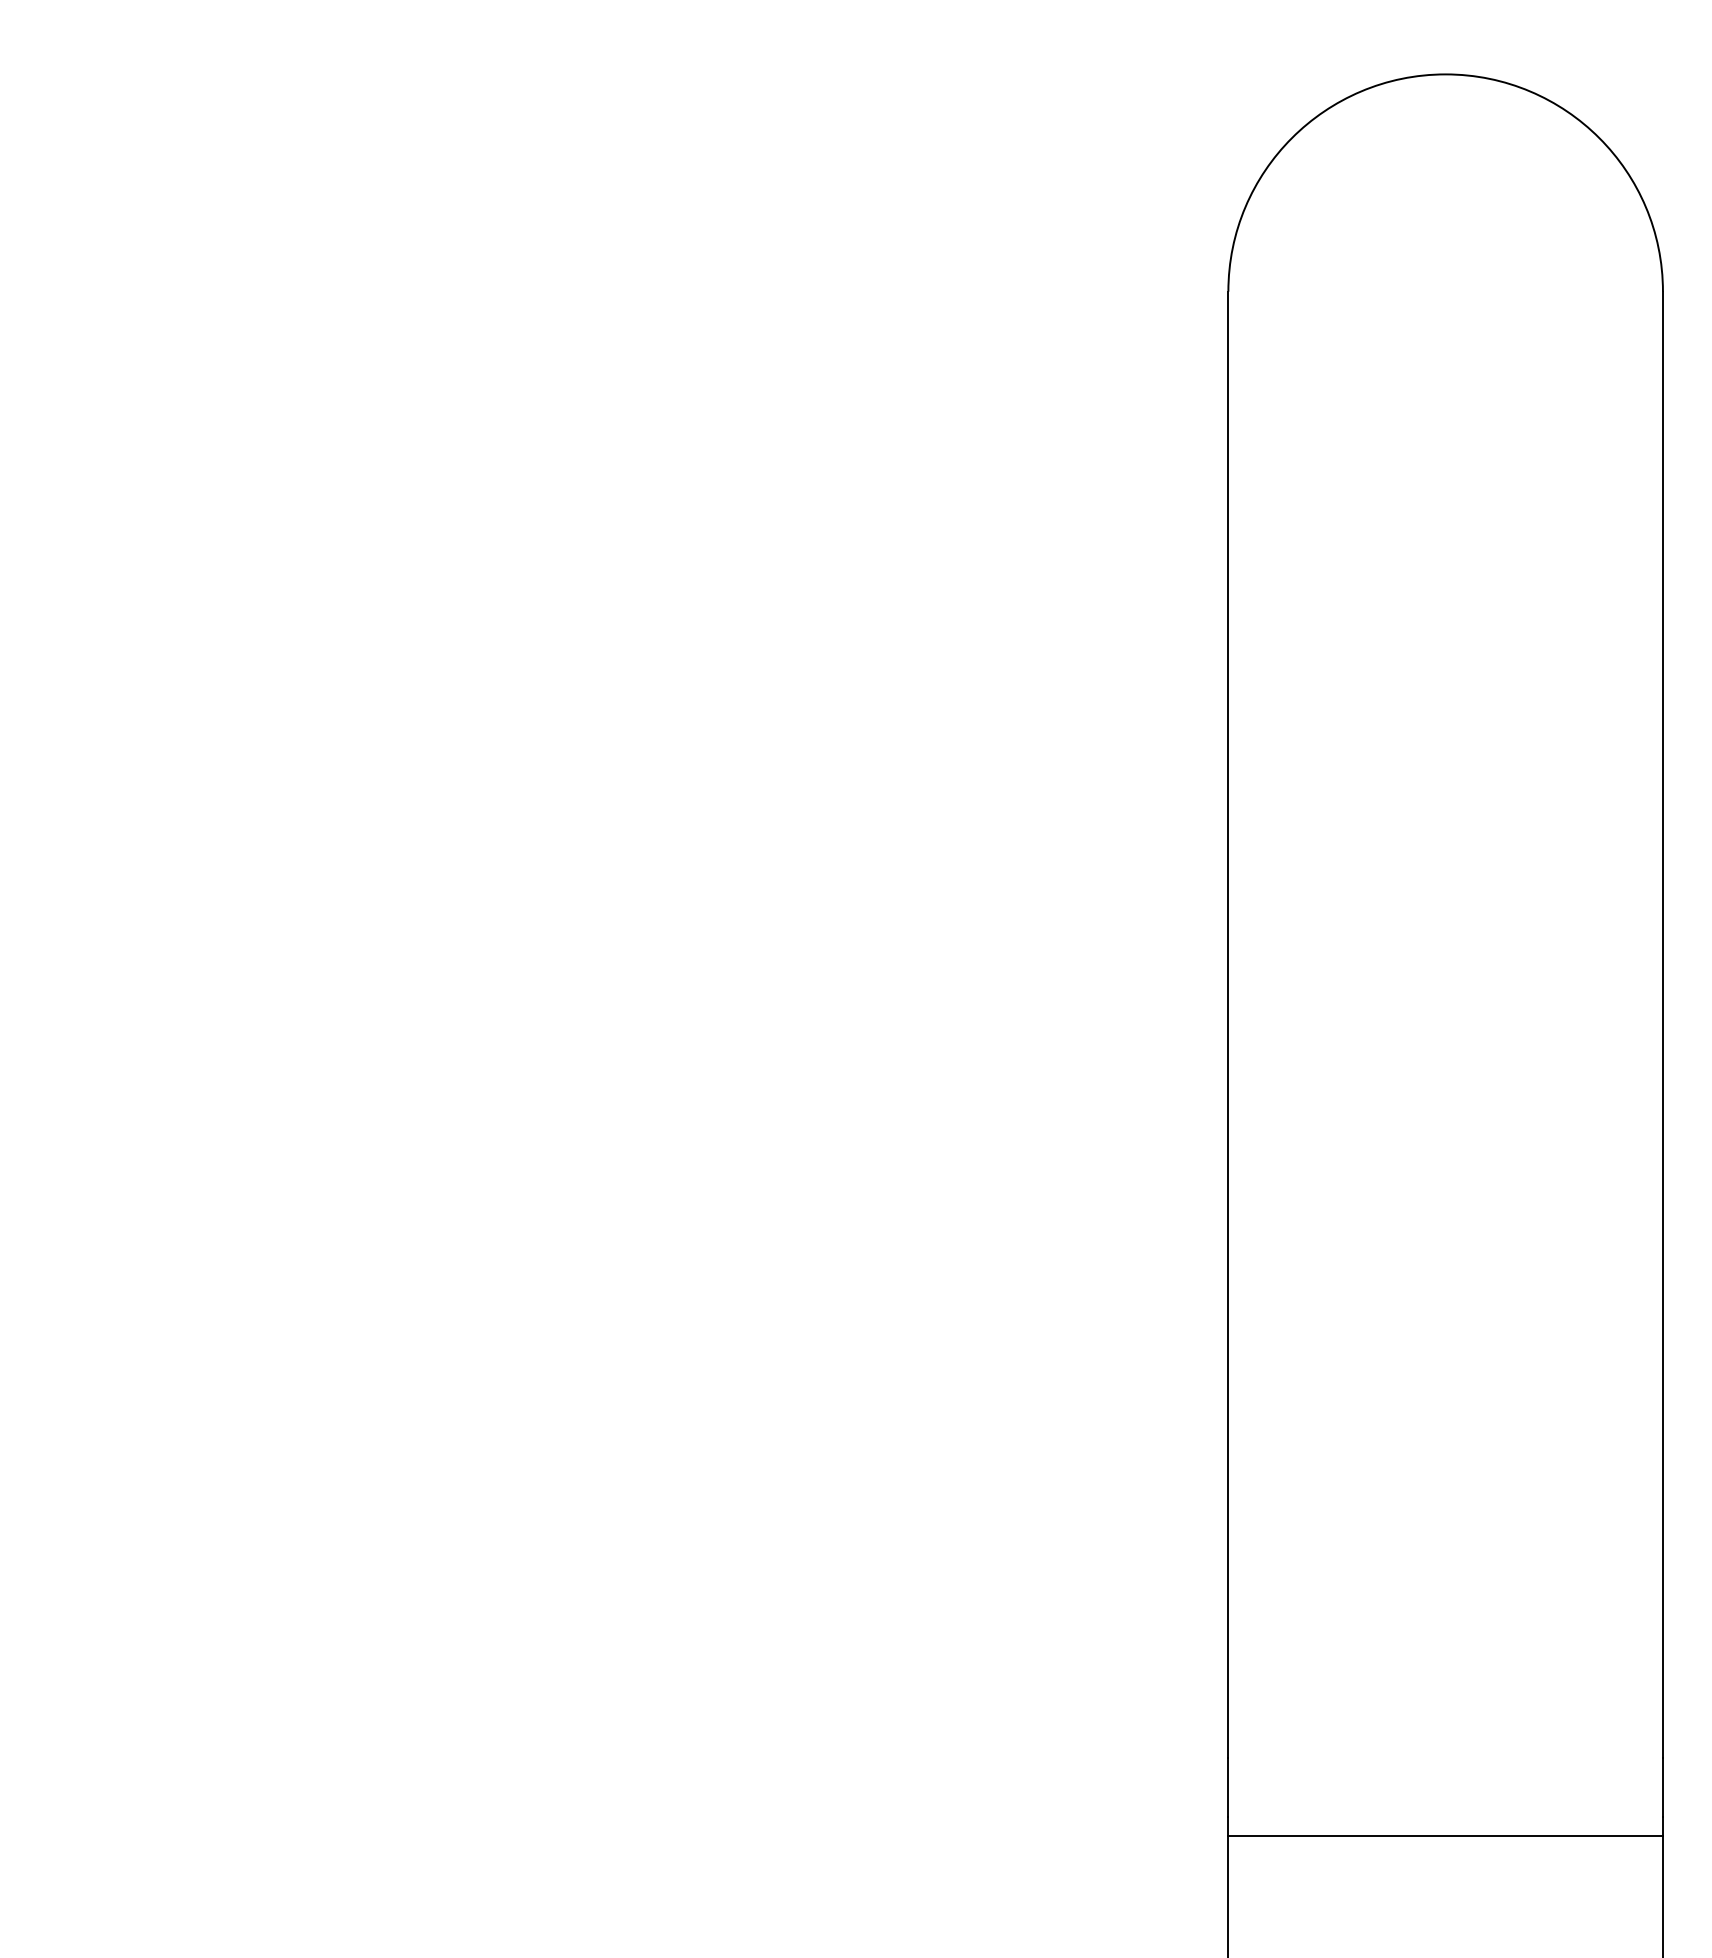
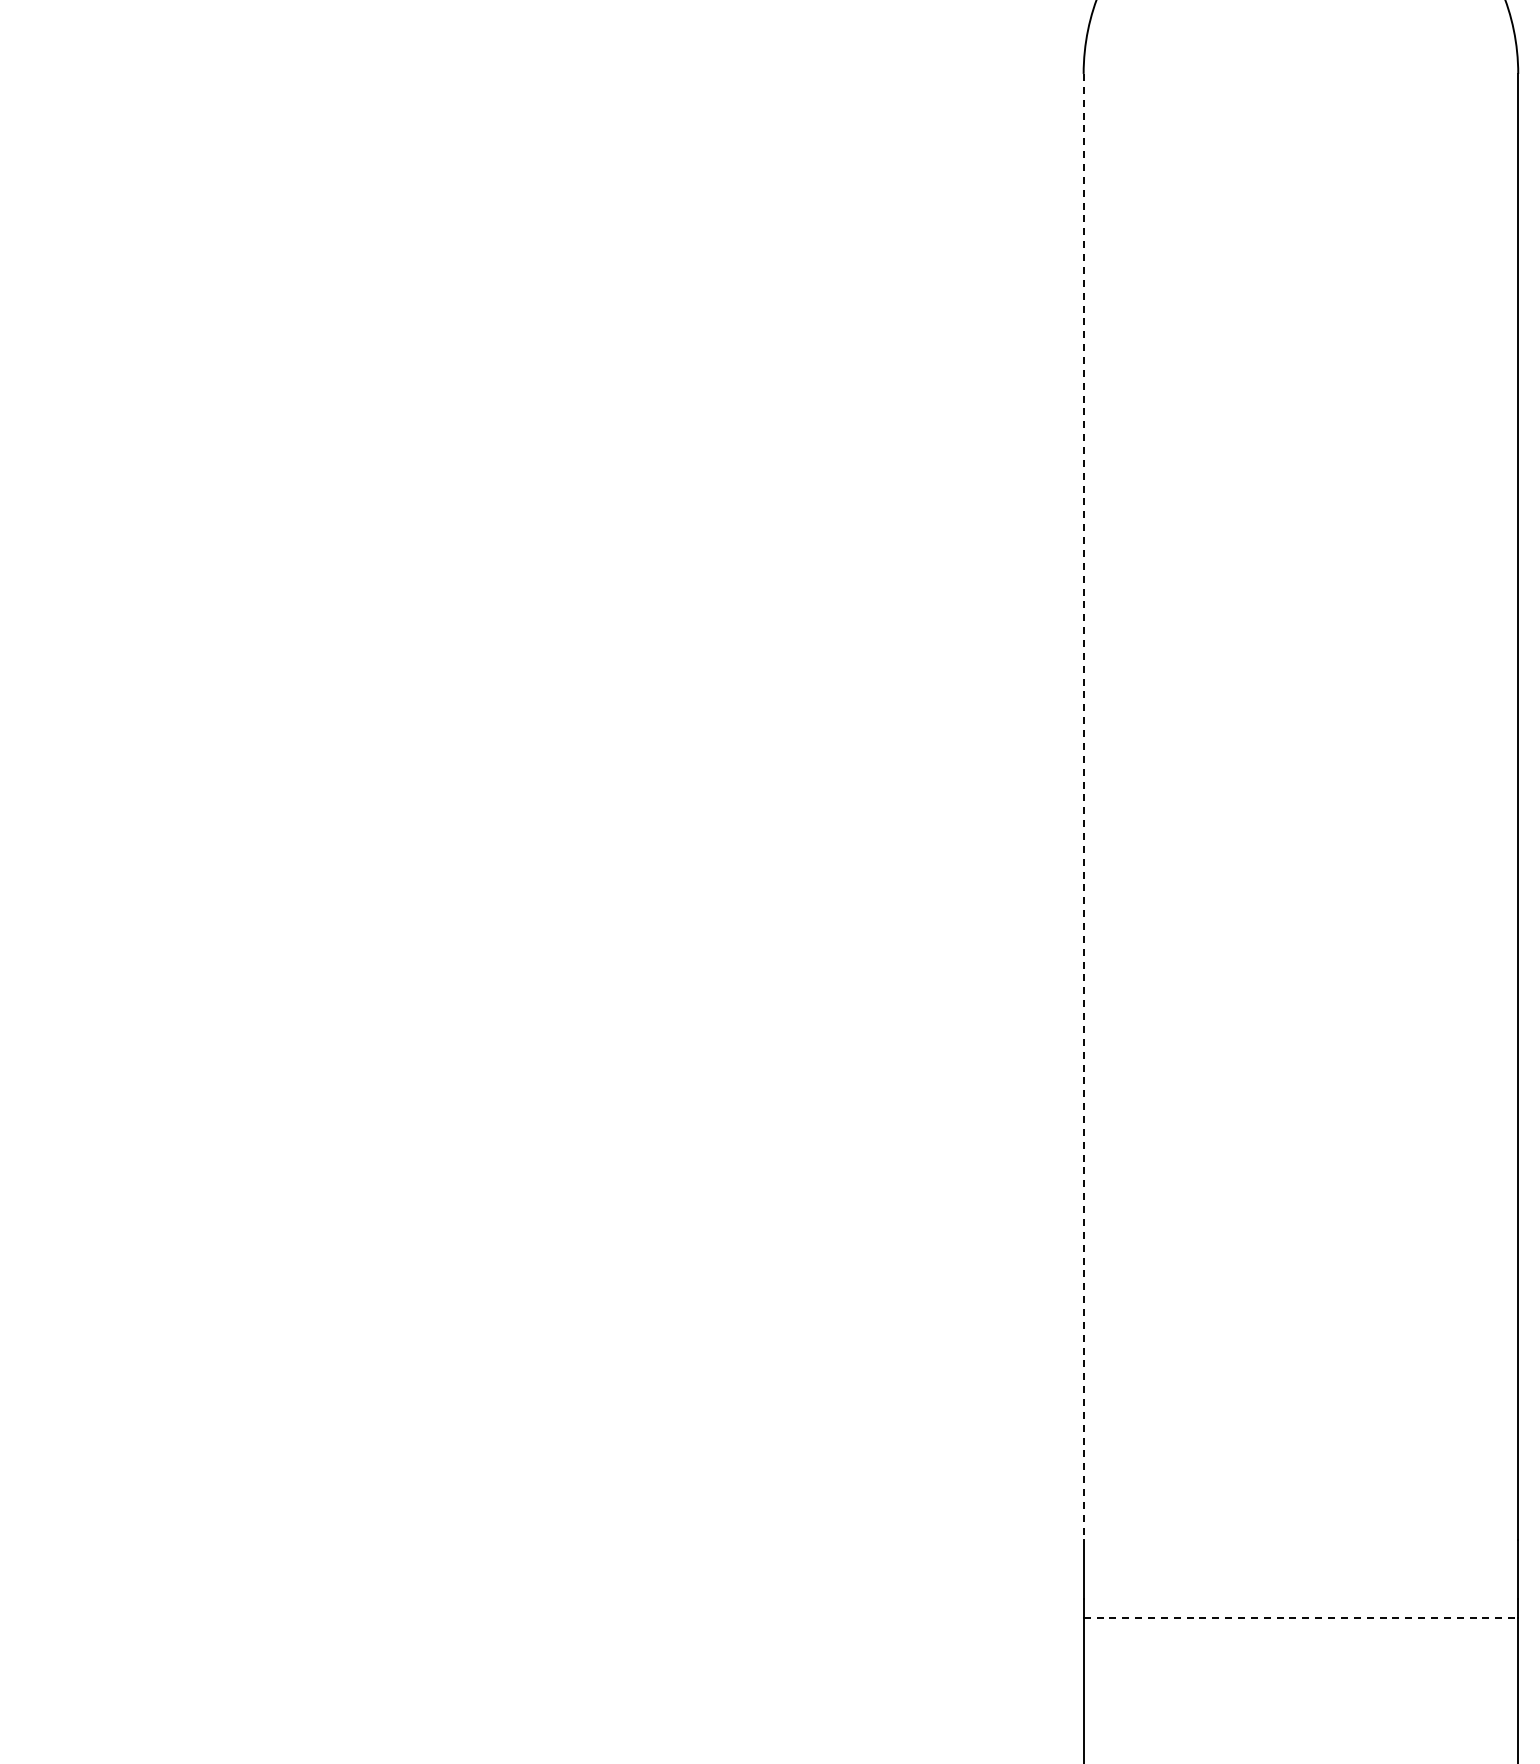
line: (1228, 1025) -> (1083, 807), solid -> dashed
line: (1446, 1836) -> (1301, 1618), solid -> dashed

